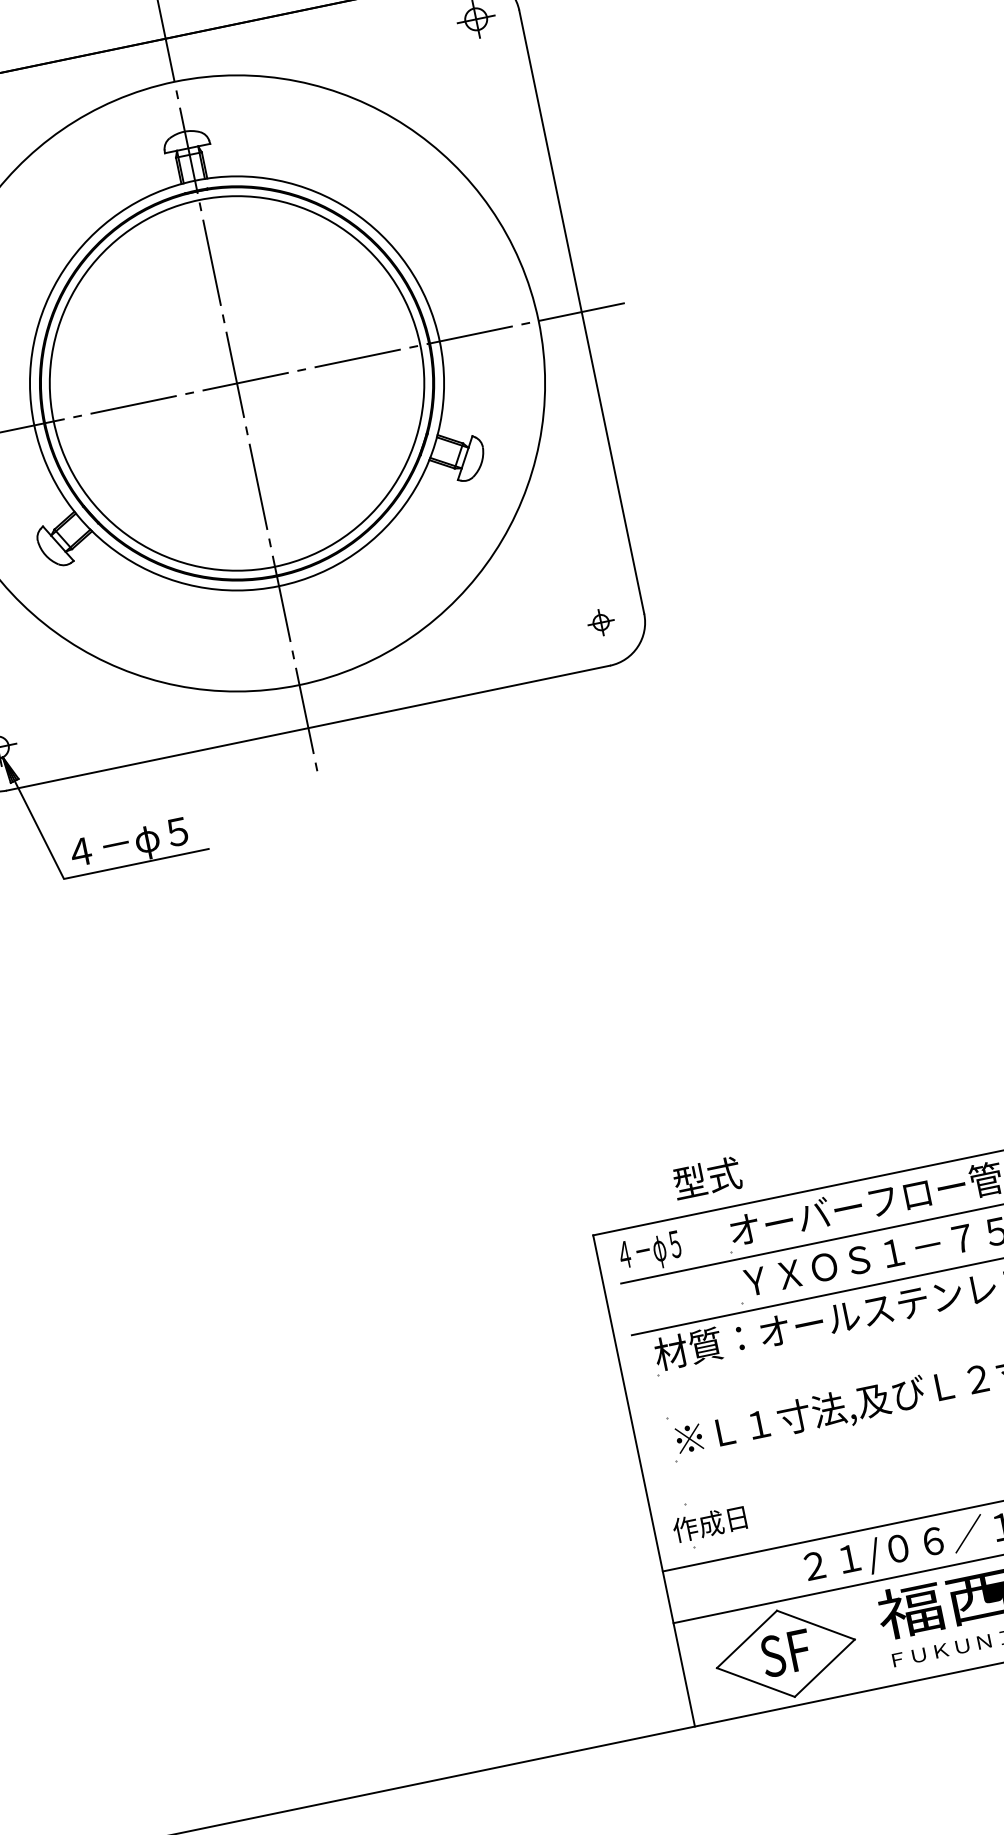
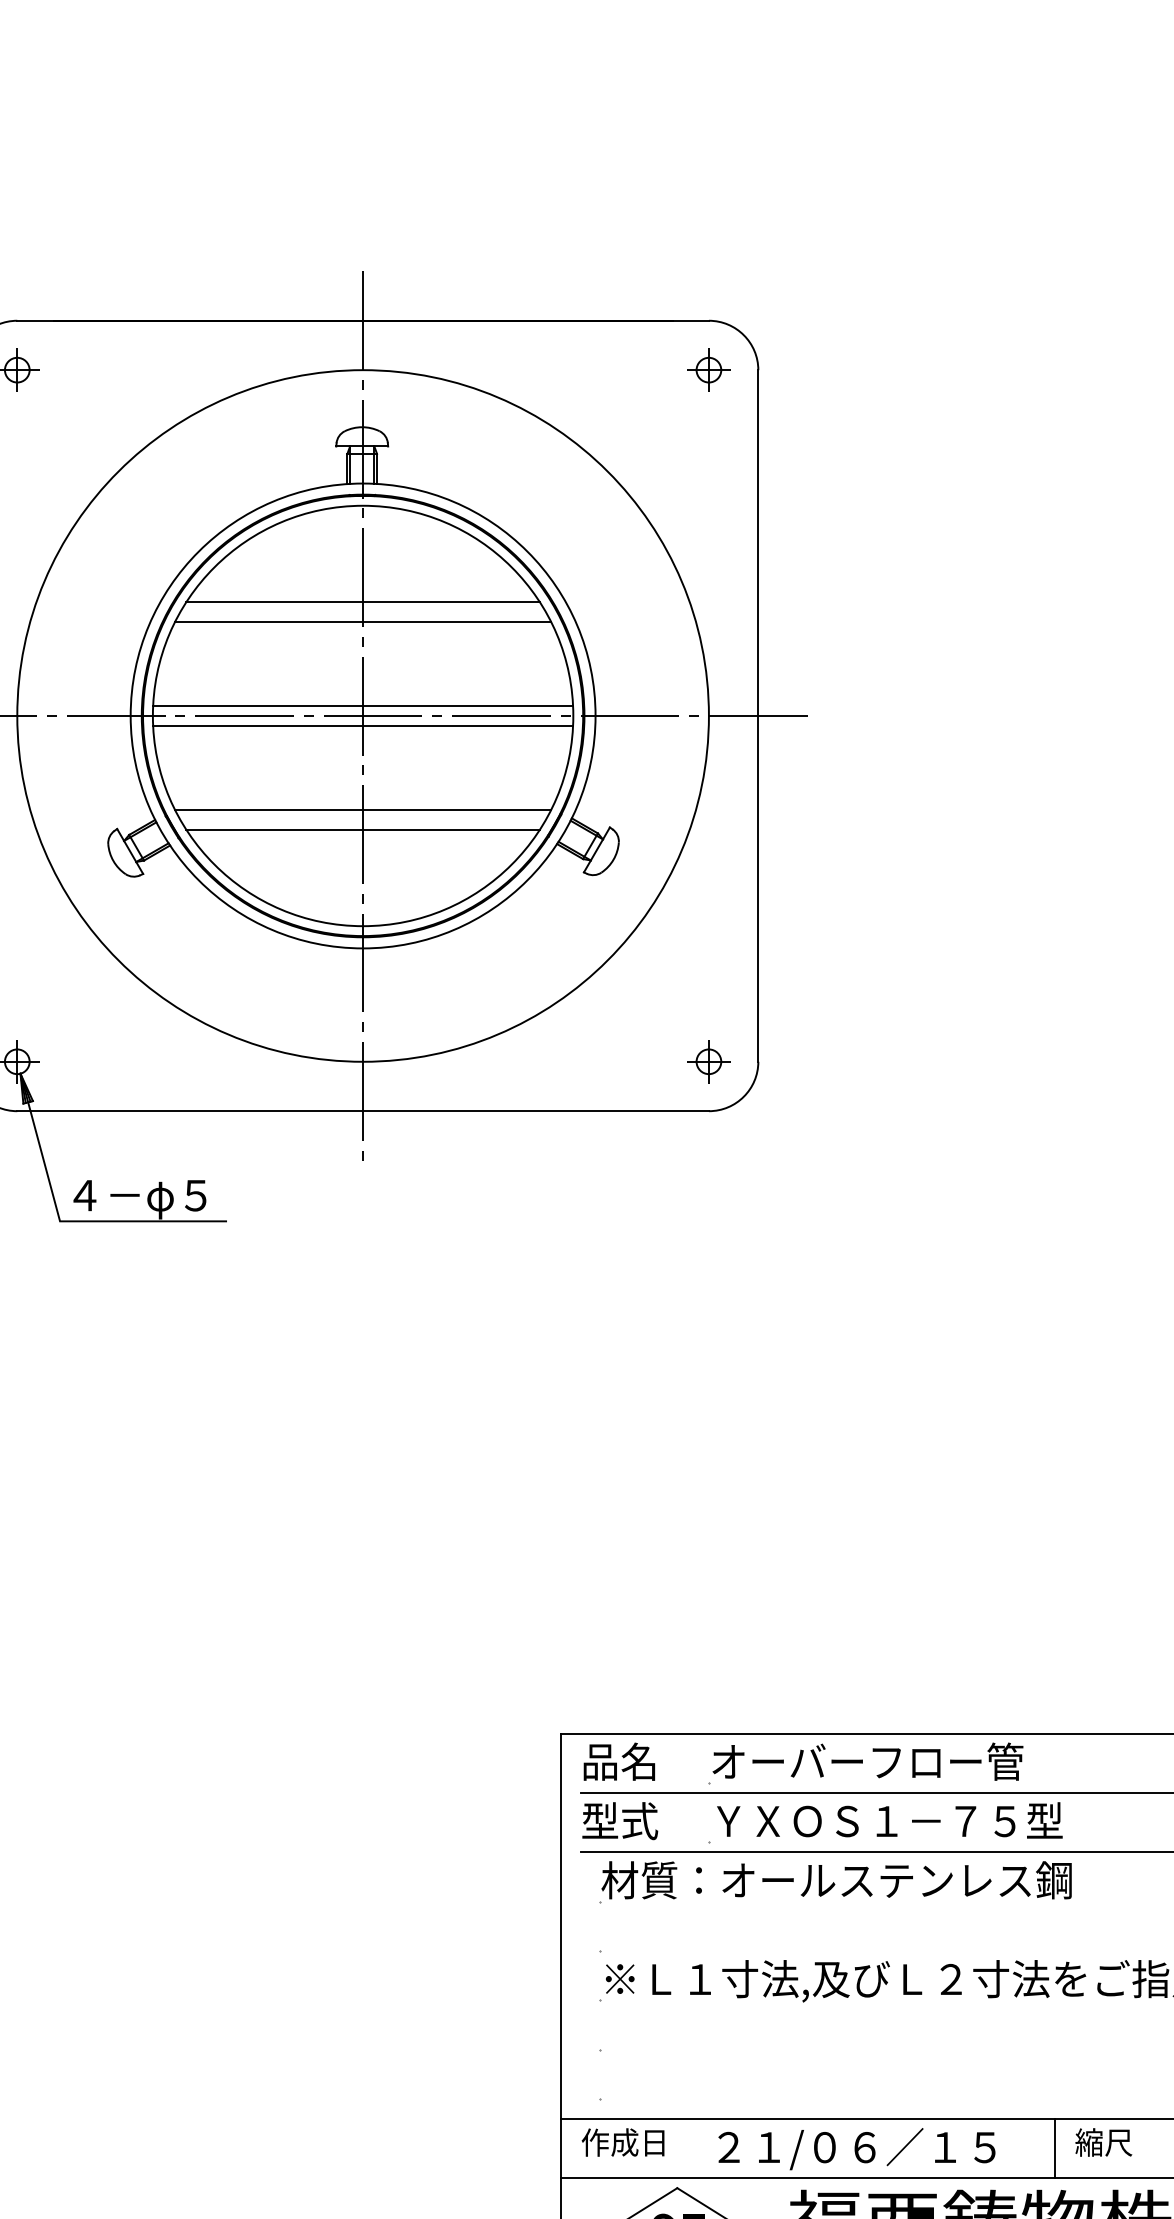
line: (216, 284) -> (362, 602), added
line: (220, 301) -> (363, 622), added
line: (235, 375) -> (363, 706), added
line: (239, 391) -> (363, 725), added
line: (254, 464) -> (363, 809), added
line: (257, 482) -> (362, 829), added
part: (600, 622) -> (708, 1061), size x1.43
text: (707, 1178) -> (620, 1821), moved
text: (649, 1250) -> (619, 1763), ４－φ５ -> 品名
text: (709, 1524) -> (622, 2142), moved

